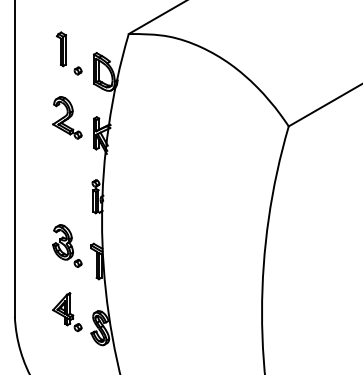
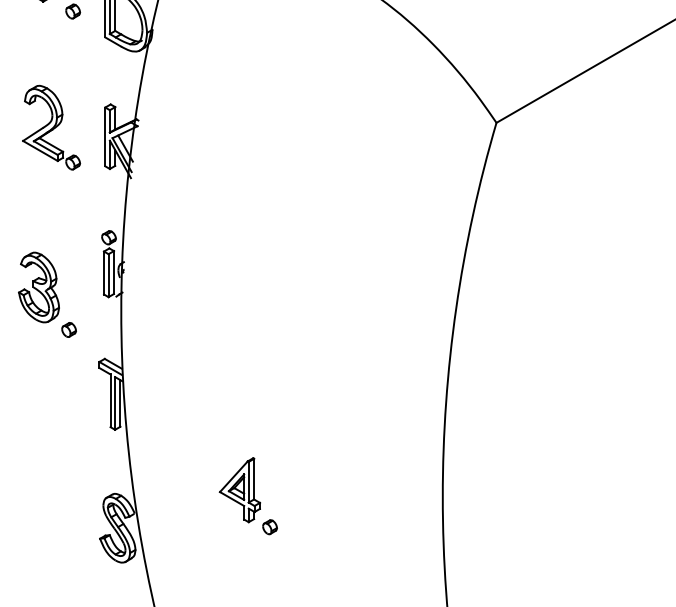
part: (67, 117) -> (51, 127), moved
part: (67, 245) -> (47, 293), moved
part: (67, 312) -> (248, 496), moved

